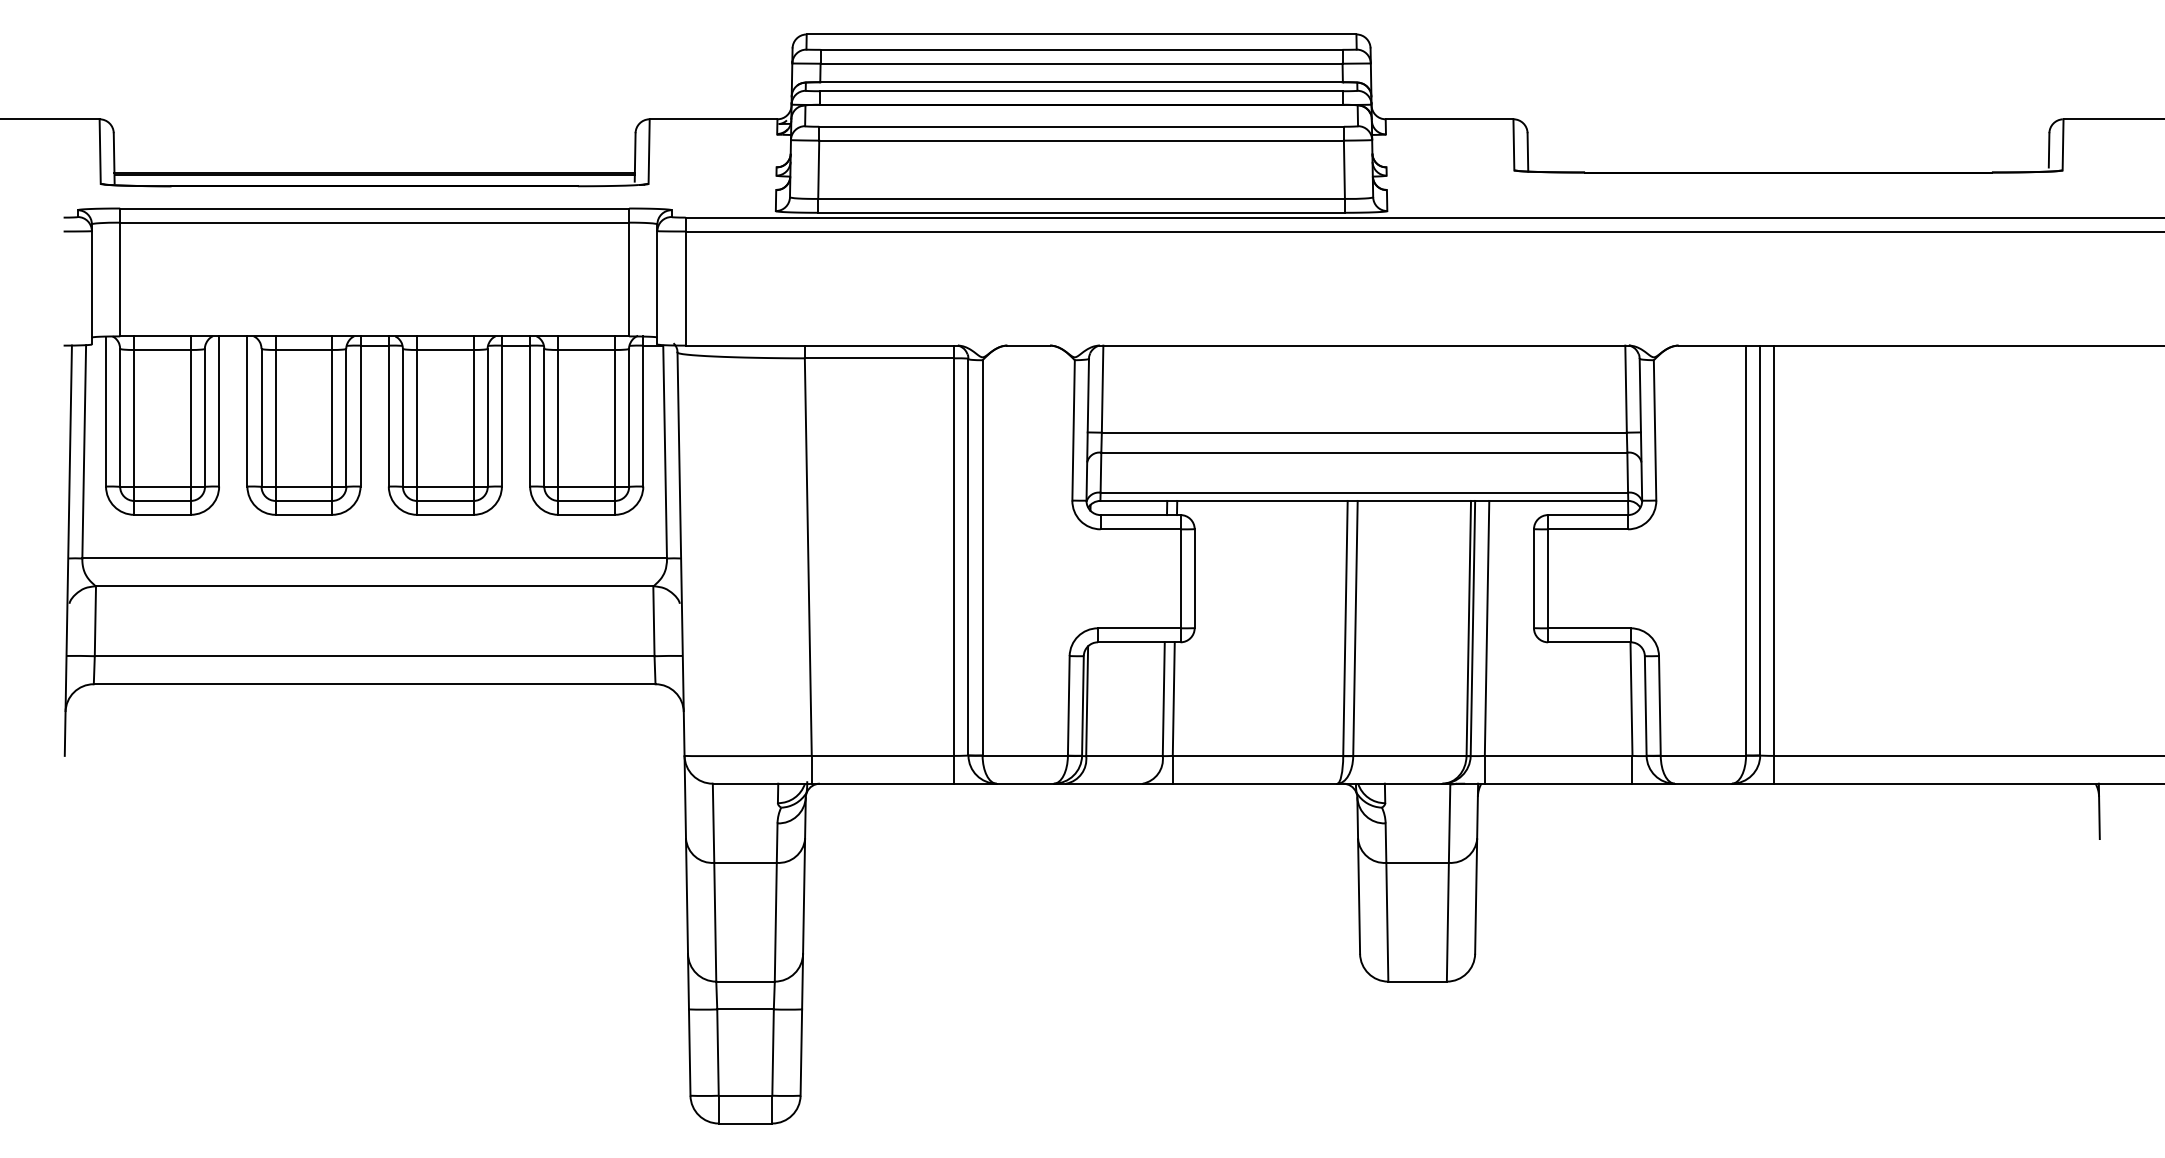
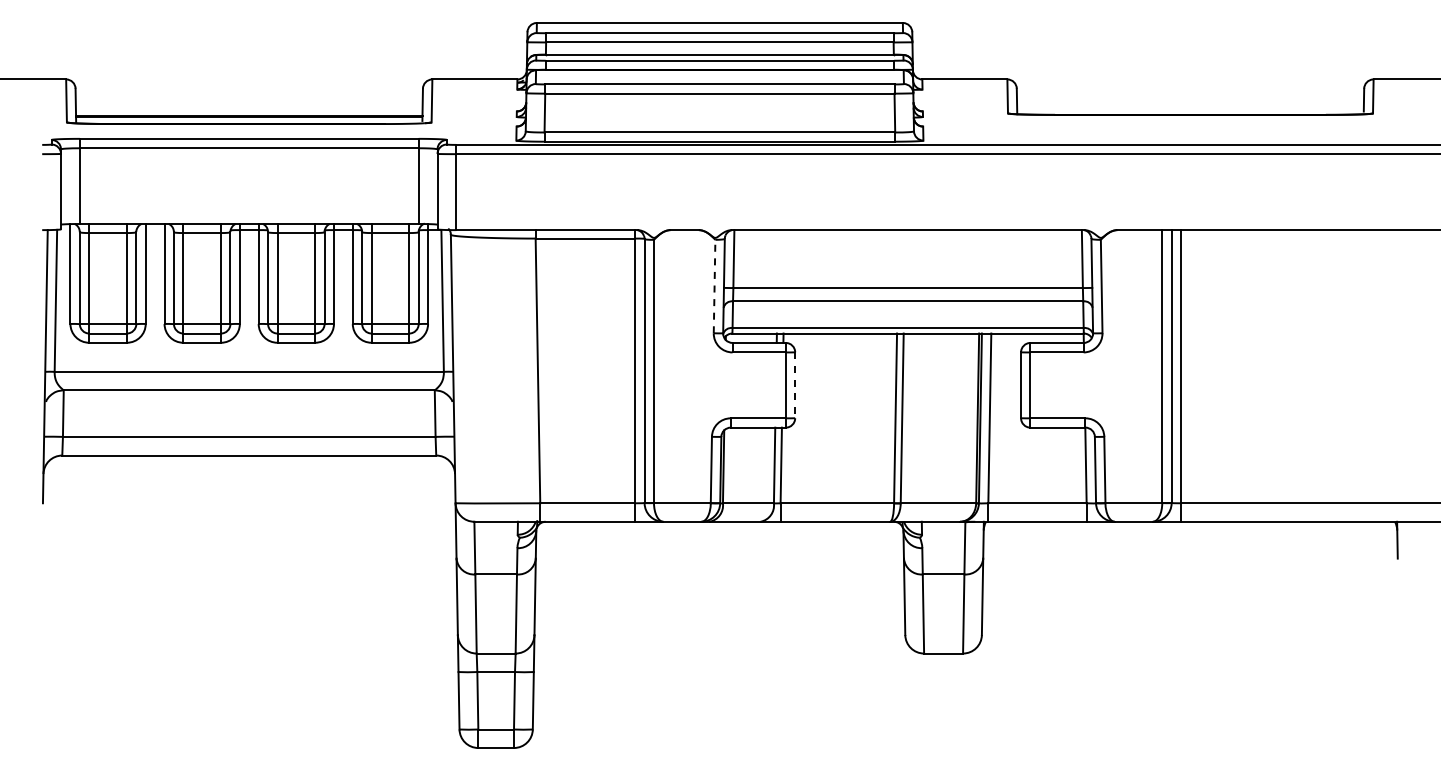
line: (1073, 430) -> (714, 286), solid -> dashed
line: (1195, 579) -> (795, 385), solid -> dashed

